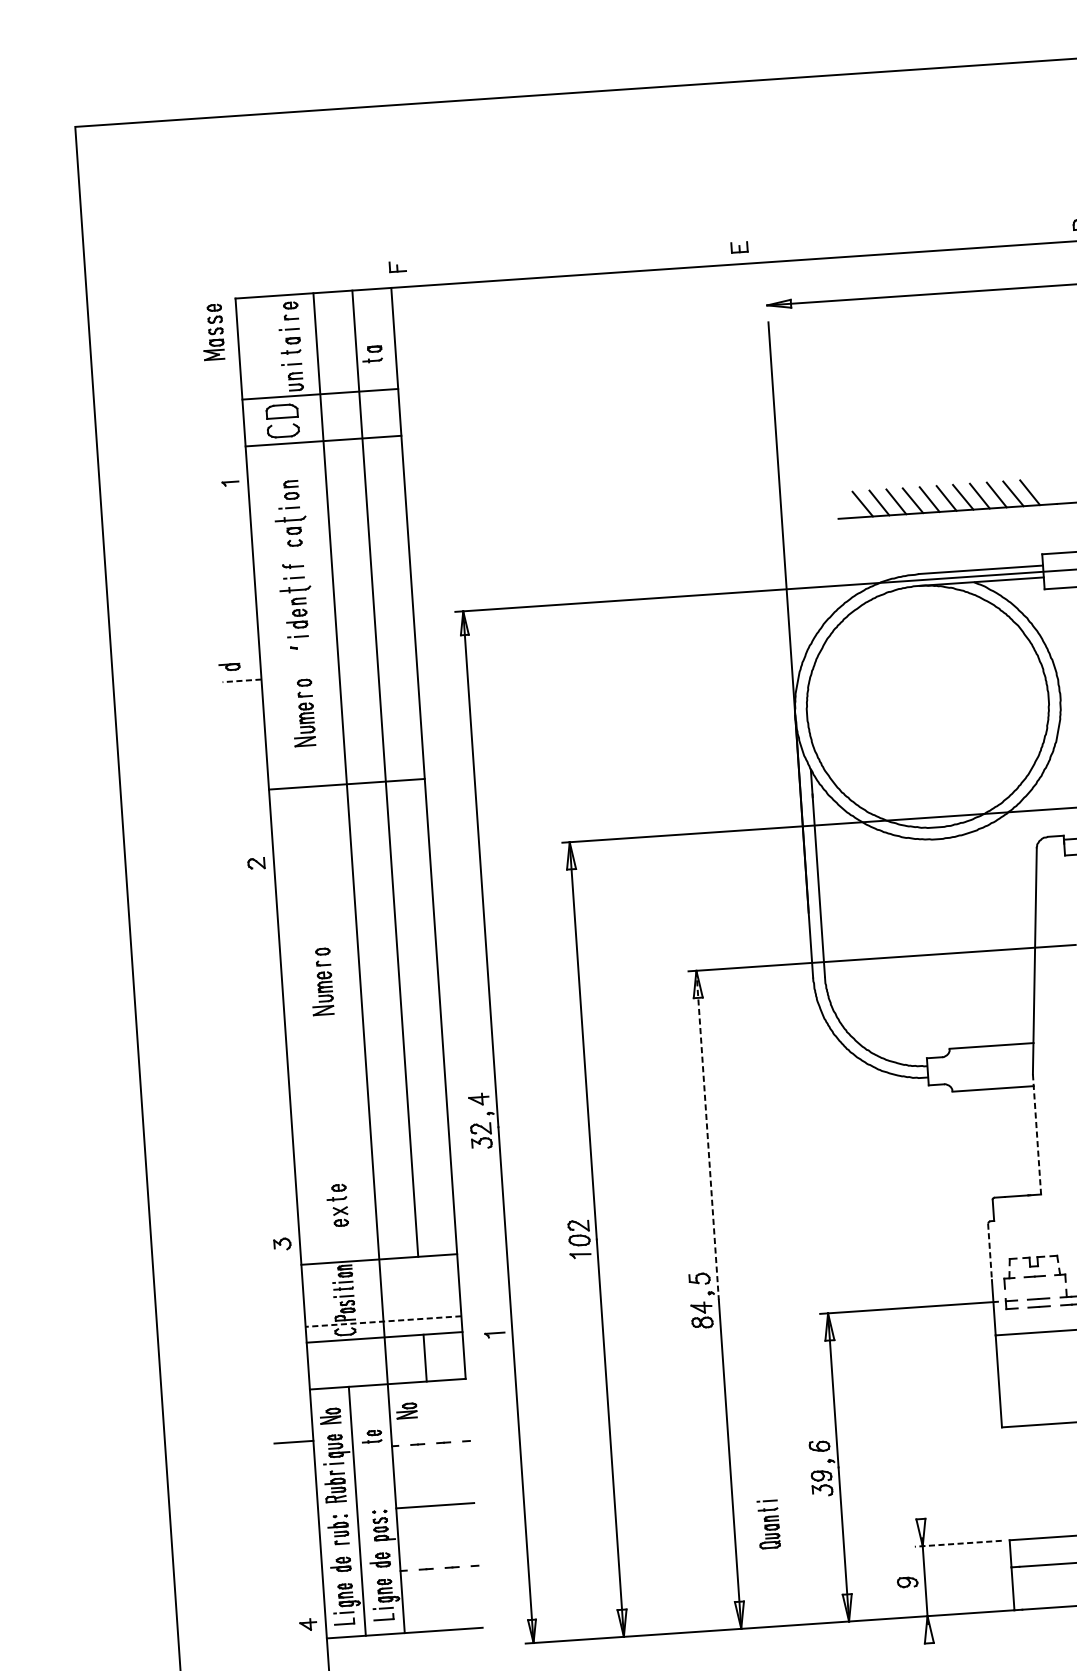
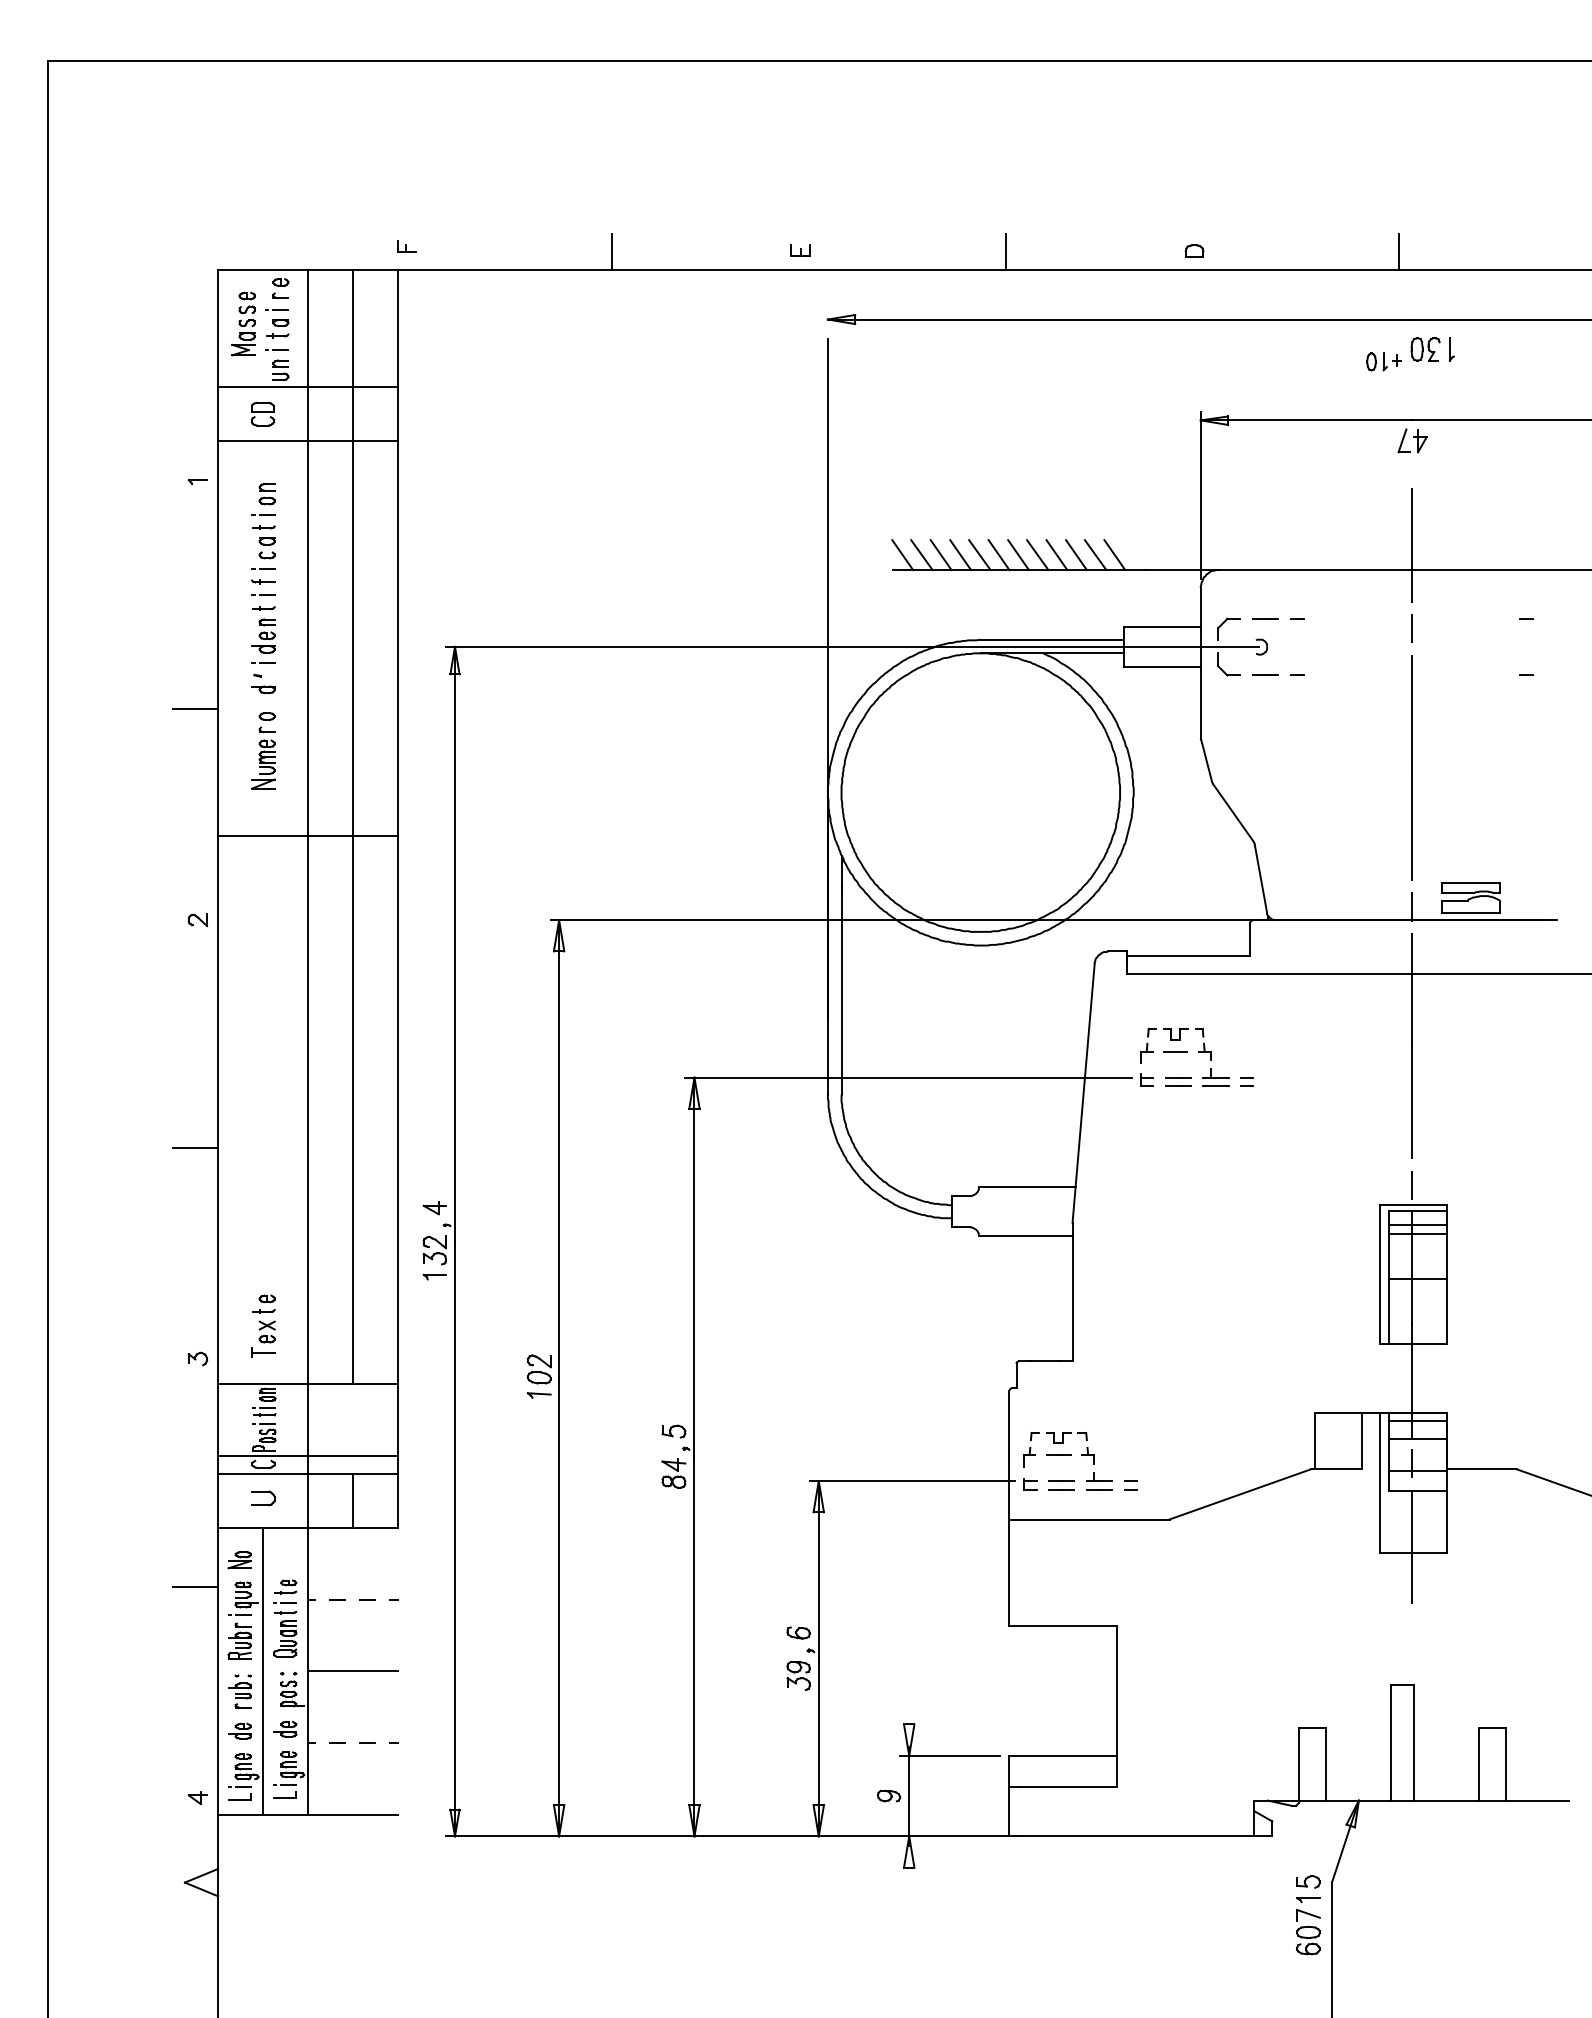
line: (917, 236) -> (1005, 252), added
line: (575, 260) -> (611, 252), added
part: (212, 331) -> (243, 323), moved
part: (372, 354) -> (370, 344), removed
part: (283, 420) -> (263, 413), size x0.62
line: (845, 505) -> (902, 555), added
part: (290, 519) -> (263, 527), size x0.62
line: (292, 554) -> (263, 568), added
part: (294, 589) -> (263, 608), size x0.62
part: (229, 667) -> (263, 689), moved
line: (241, 681) -> (195, 709), dashed -> solid
part: (321, 981) -> (263, 1060), removed
line: (267, 1060) -> (195, 1147), added
line: (1036, 1134) -> (1072, 1292), dashed -> solid
line: (707, 1135) -> (694, 1267), dashed -> solid
part: (338, 1234) -> (263, 1352), added
line: (990, 1252) -> (1009, 1423), dashed -> solid
line: (383, 1321) -> (307, 1455), dashed -> solid
part: (494, 1334) -> (434, 1276), moved
part: (347, 1361) -> (263, 1498), added
part: (406, 1411) -> (327, 1560), removed
part: (769, 1524) -> (285, 1629), moved
line: (957, 1543) -> (949, 1755), dashed -> solid

